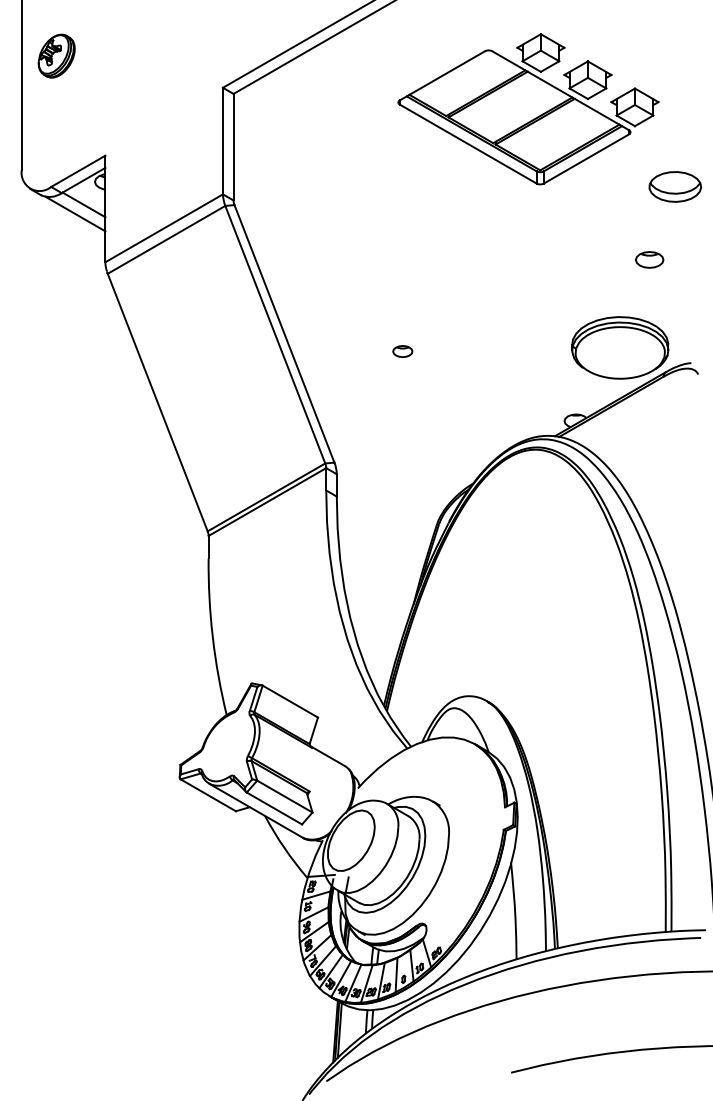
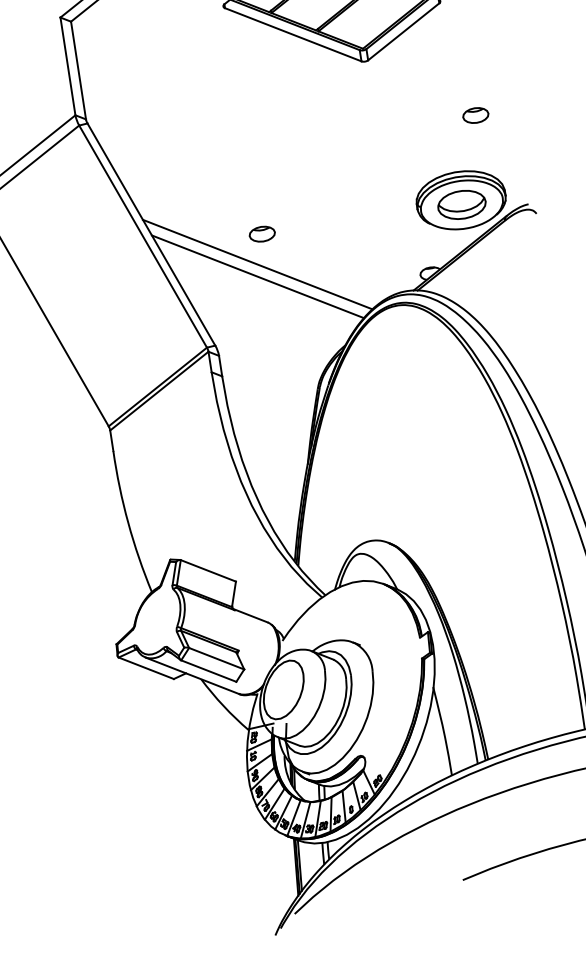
part: (675, 186) -> (462, 204), moved
part: (402, 351) -> (262, 234), size x1.43
line: (392, 382) -> (257, 263), added
line: (390, 395) -> (257, 276), added

